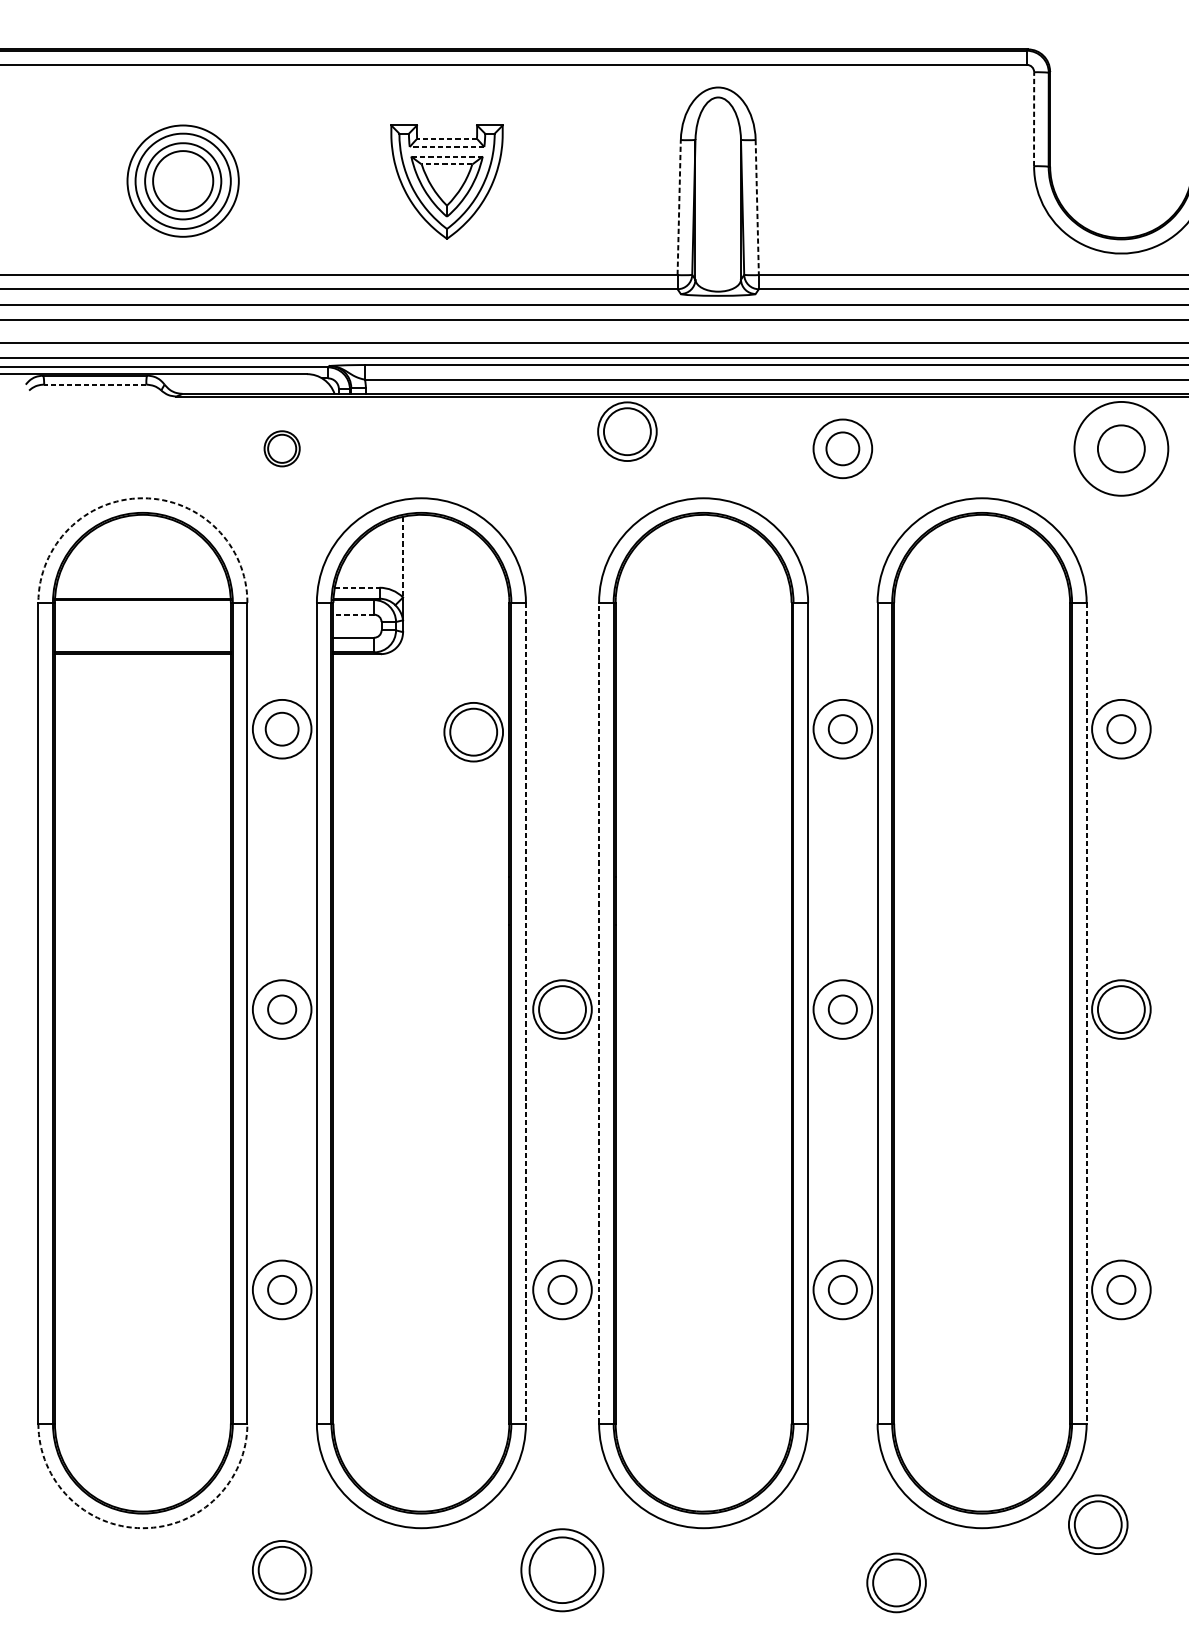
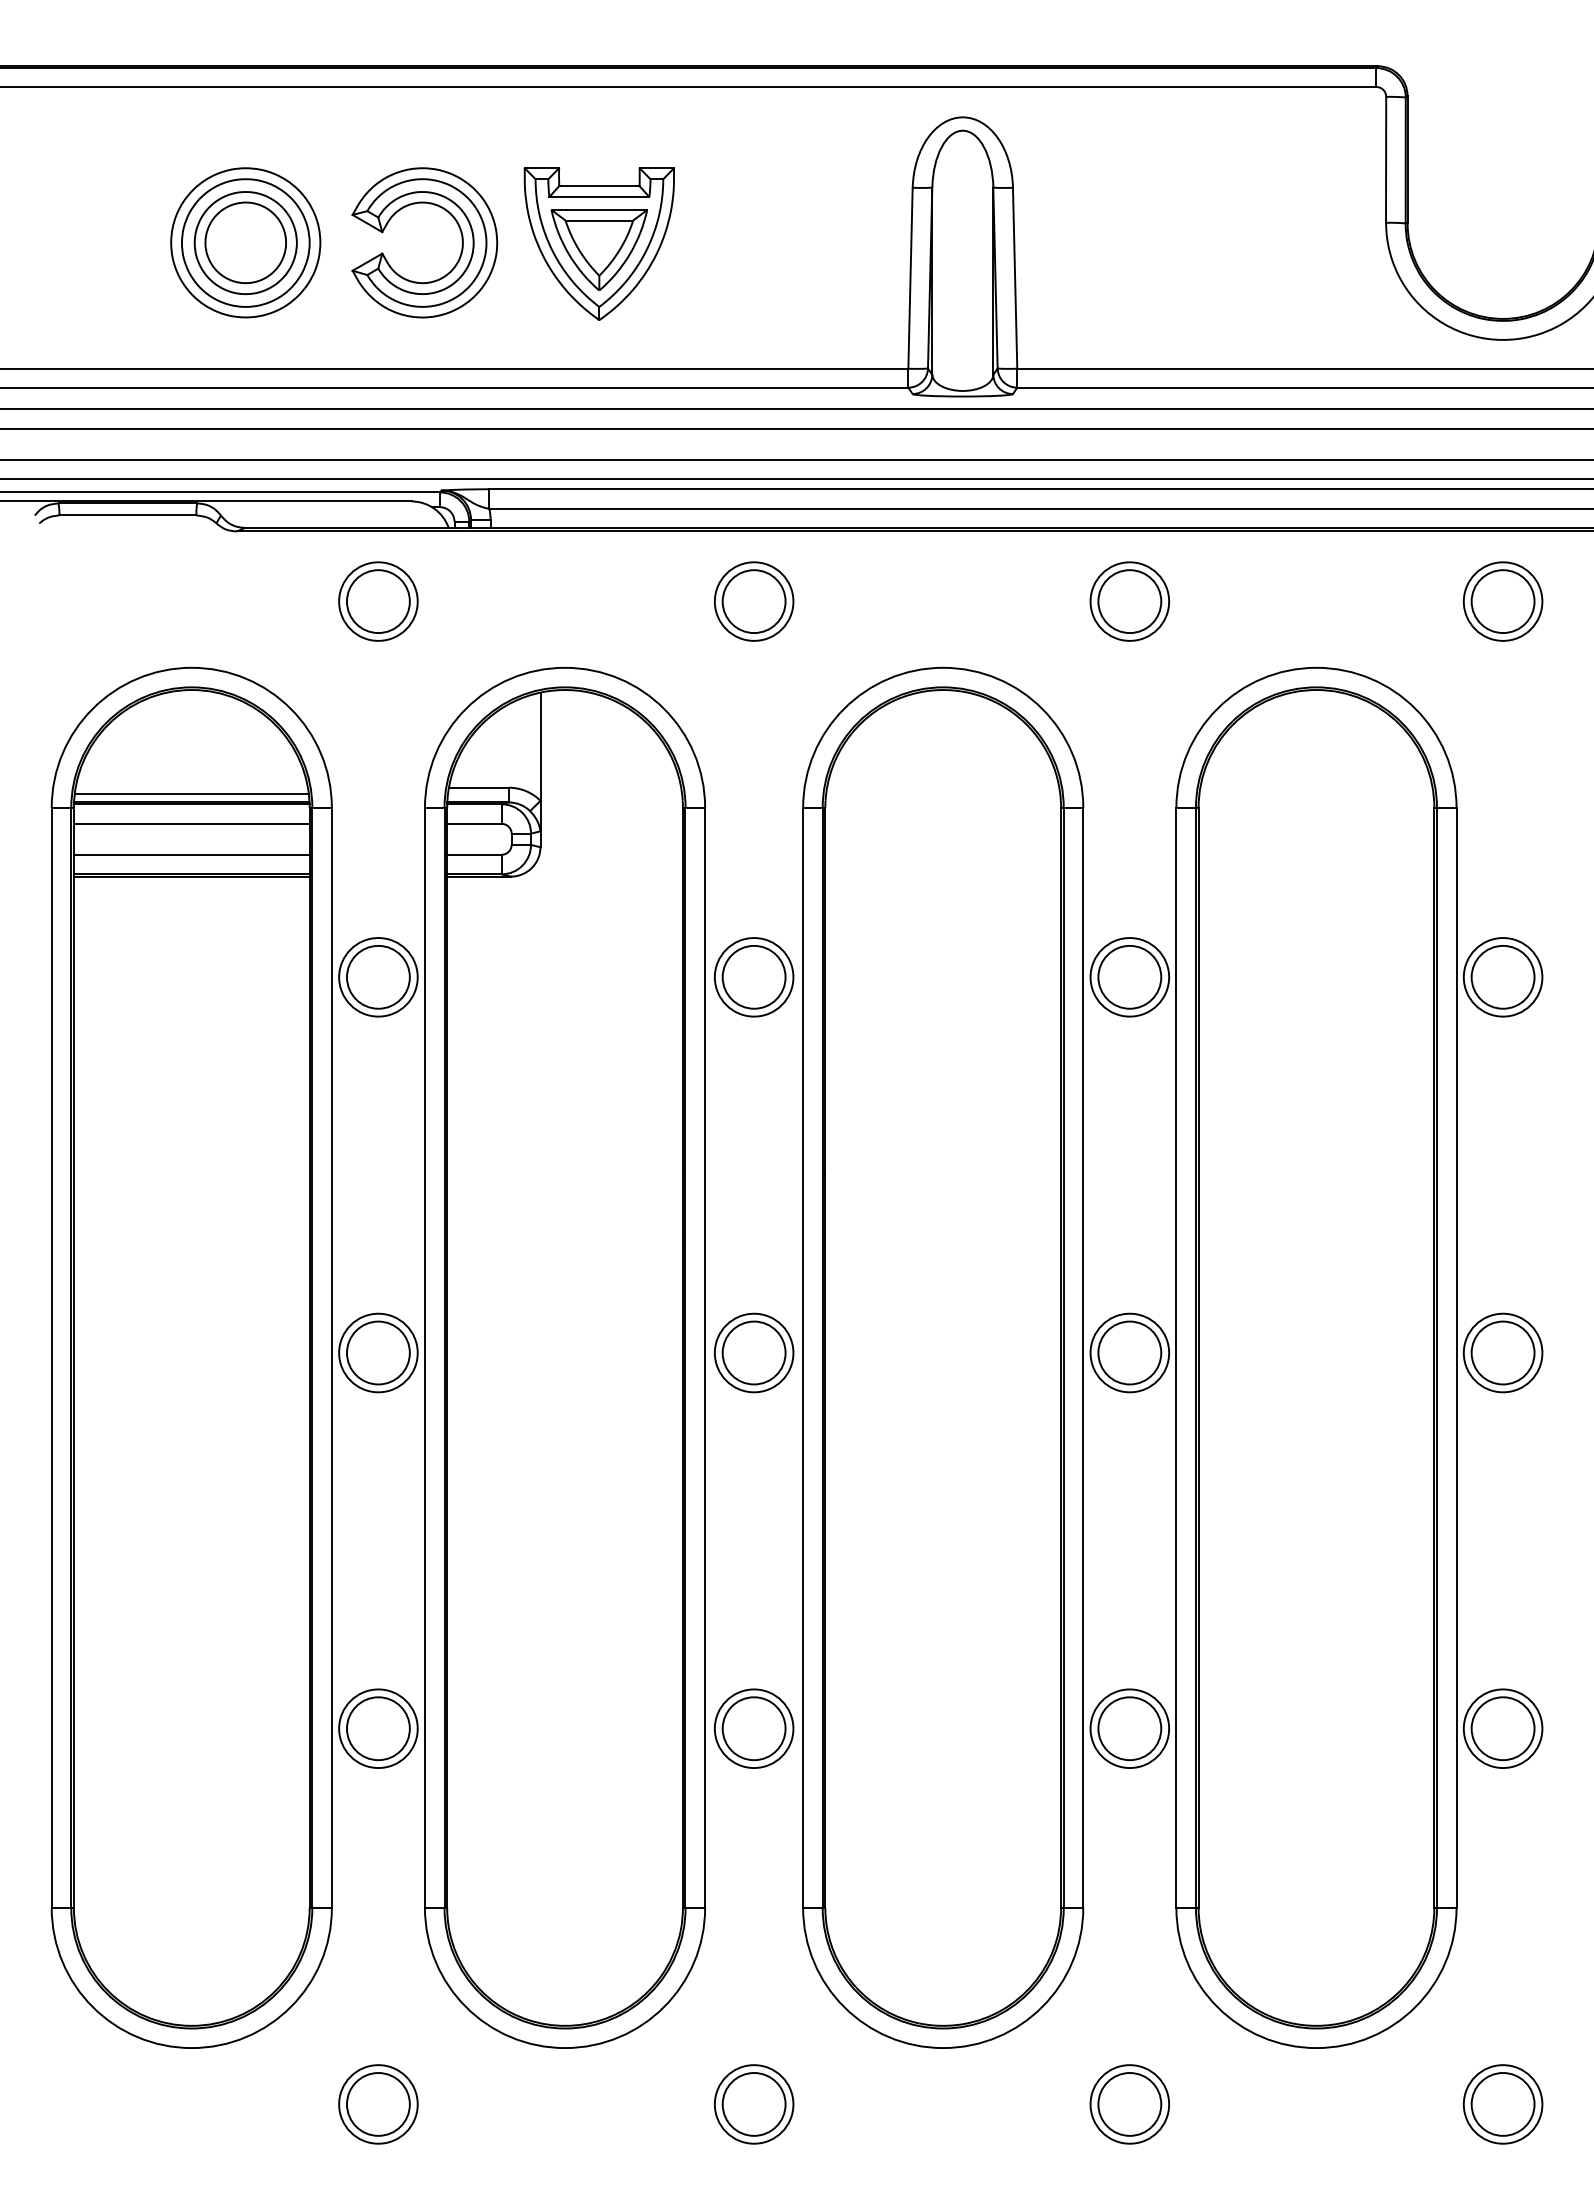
line: (1034, 118) -> (1386, 159), dashed -> solid
line: (446, 139) -> (598, 186), dashed -> solid
line: (447, 147) -> (599, 197), dashed -> solid
line: (447, 156) -> (599, 209), dashed -> solid
line: (447, 164) -> (599, 220), dashed -> solid
part: (343, 174) -> (460, 233), added
line: (679, 207) -> (910, 277), dashed -> solid
line: (757, 207) -> (1015, 278), dashed -> solid
line: (94, 384) -> (127, 515), dashed -> solid
part: (627, 431) -> (754, 601), moved
part: (282, 448) -> (378, 601), size x1.67
circle: (842, 448) -> (1129, 601), size x1.43
circle: (1120, 448) -> (1502, 601), size x0.62
arc: (142, 498) -> (191, 667), dashed -> solid
line: (403, 557) -> (540, 747), dashed -> solid
line: (357, 587) -> (479, 787), dashed -> solid
line: (142, 592) -> (191, 794), added
line: (142, 614) -> (191, 823), added
line: (353, 614) -> (474, 823), dashed -> solid
line: (142, 637) -> (191, 854), added
circle: (282, 728) -> (378, 976), size x1.43
circle: (842, 728) -> (1129, 976), size x1.67
circle: (1120, 728) -> (1502, 976), size x1.67
part: (473, 732) -> (754, 977), moved
circle: (282, 1009) -> (378, 1352), size x1.67
circle: (842, 1009) -> (1129, 1352), size x1.67
line: (599, 1012) -> (803, 1357), dashed -> solid
line: (526, 1013) -> (705, 1358), dashed -> solid
line: (1086, 1013) -> (1456, 1358), dashed -> solid
circle: (282, 1289) -> (378, 1728), size x1.67
circle: (562, 1289) -> (753, 1728), size x1.67
circle: (842, 1289) -> (1129, 1728), size x1.67
circle: (1120, 1289) -> (1502, 1728), size x1.67
part: (1097, 1524) -> (1502, 2104), moved
arc: (142, 1528) -> (191, 2048), dashed -> solid
part: (562, 1570) -> (754, 2104), size x0.71
part: (896, 1583) -> (1129, 2104), moved

